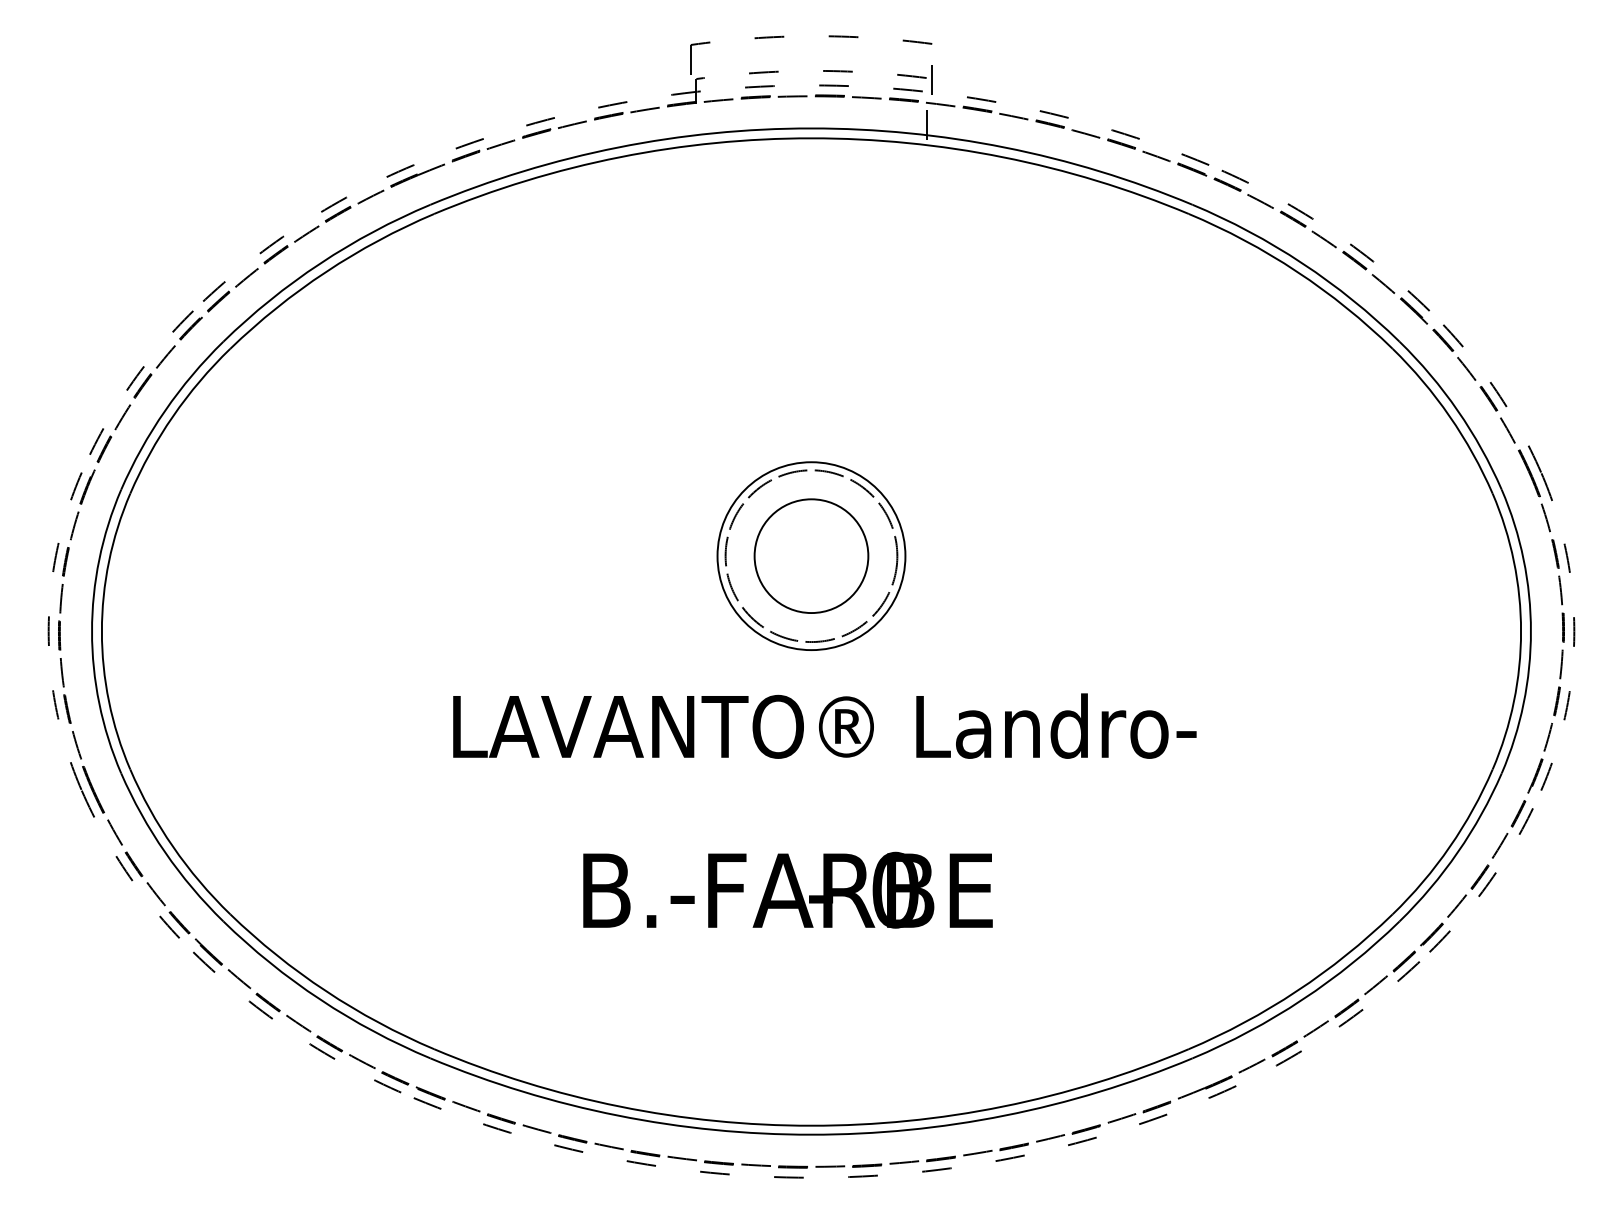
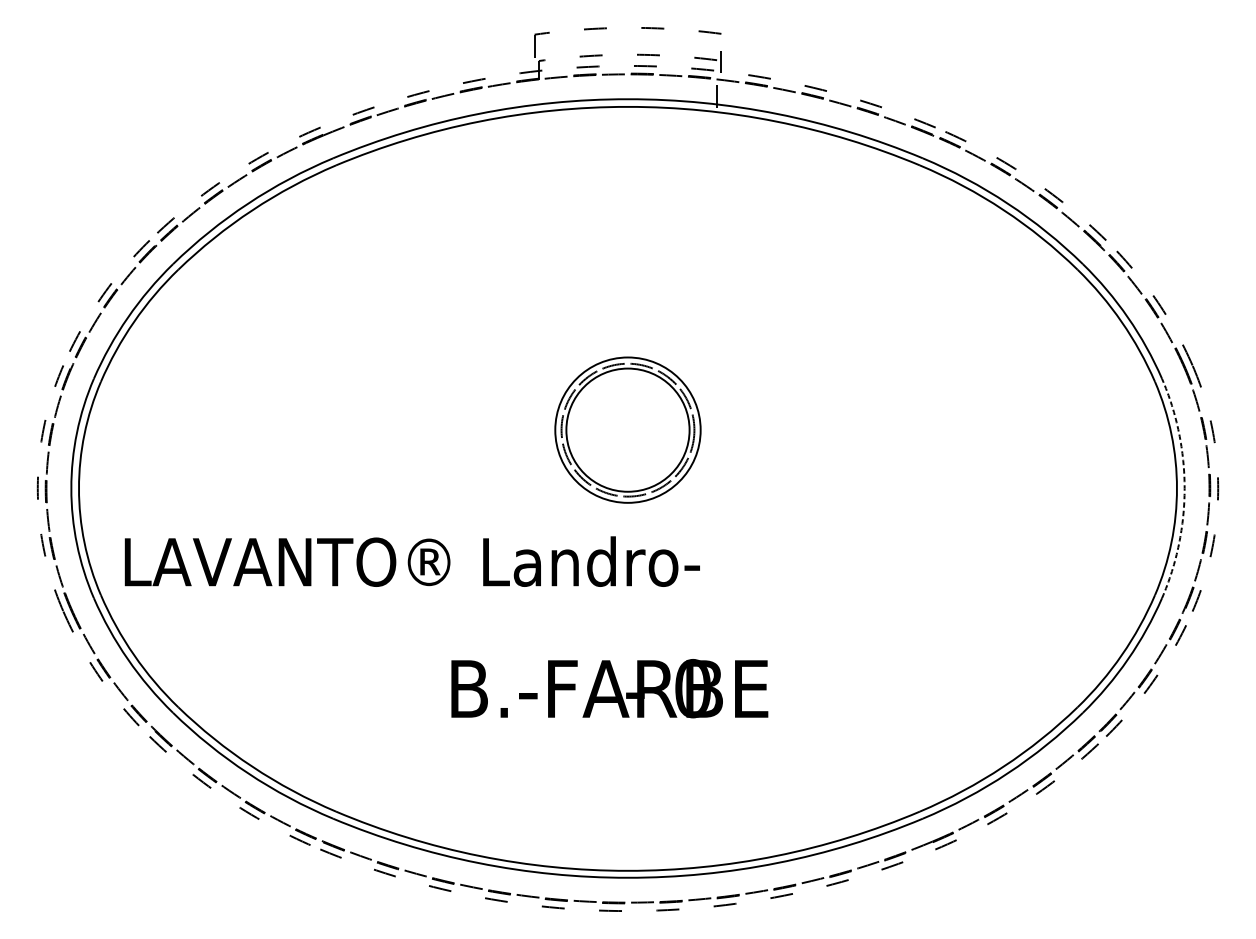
circle: (811, 556) -> (628, 430), size x1.4
arc: (1530, 631) -> (1184, 488), solid -> dashed
text: (824, 725) -> (412, 561), moved

